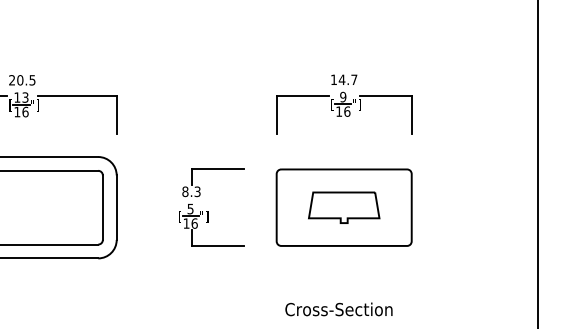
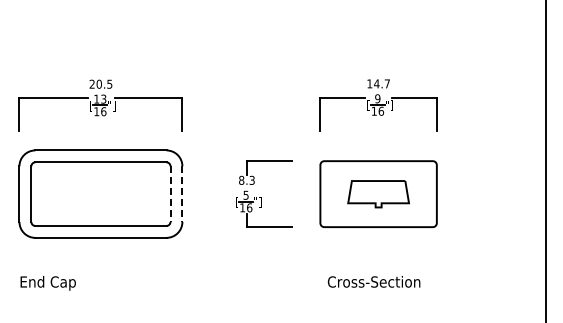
line: (102, 208) -> (170, 194), solid -> dashed
line: (116, 208) -> (182, 194), solid -> dashed

